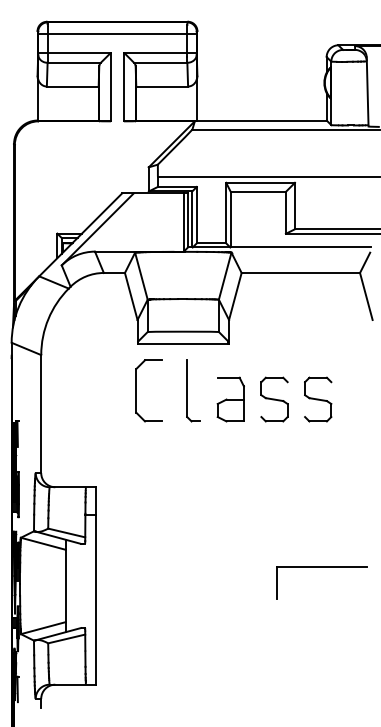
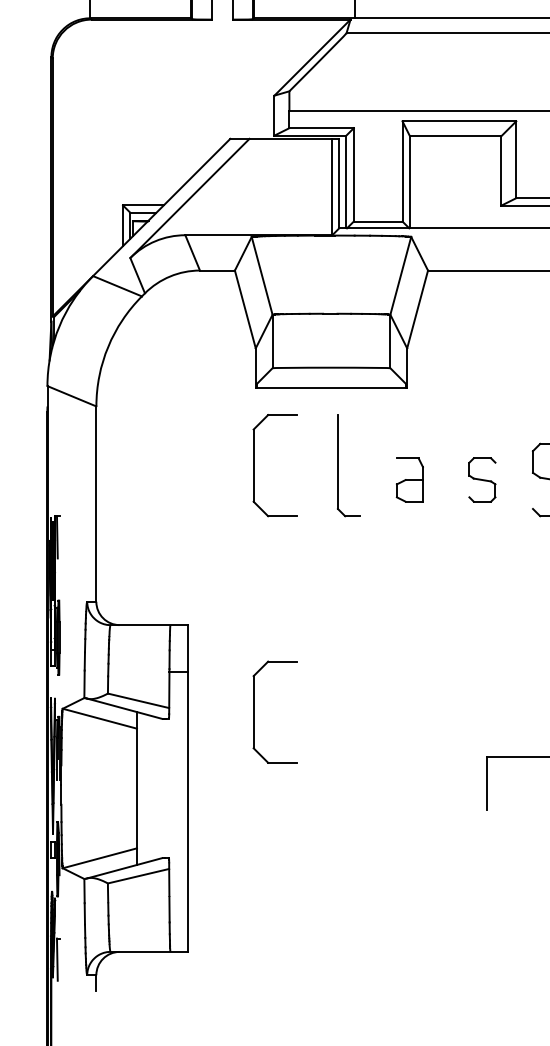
part: (230, 399) -> (409, 479), size x0.6
part: (274, 399) -> (482, 479), size x0.6
part: (136, 539) -> (254, 711), added

